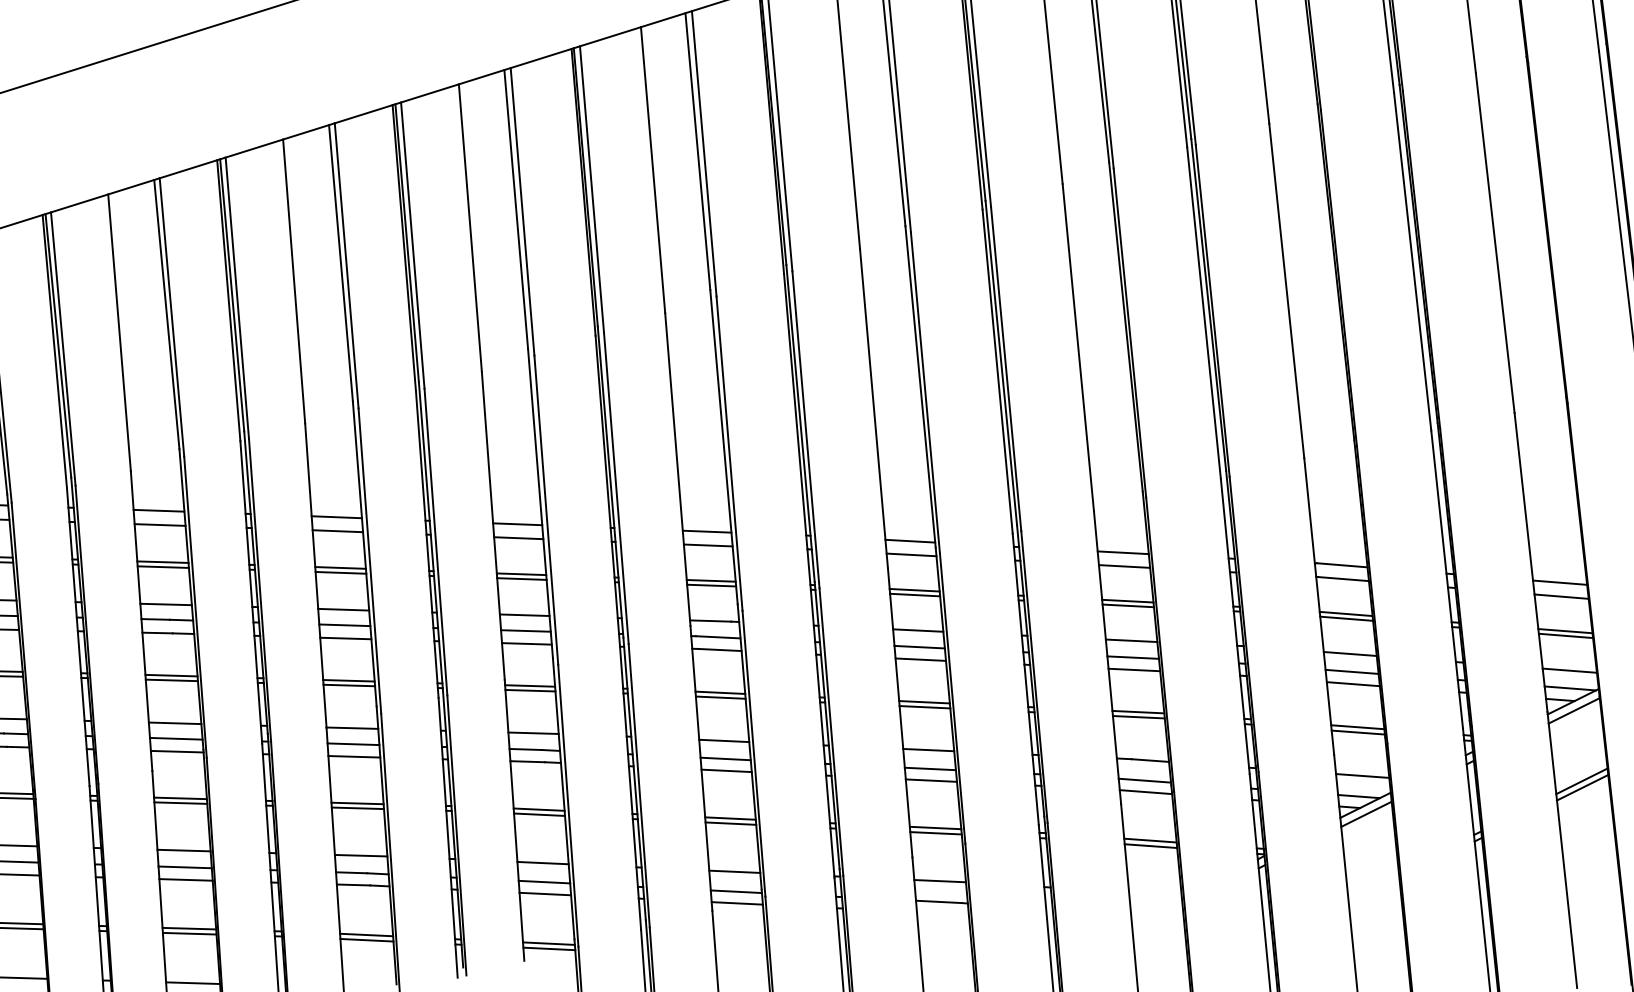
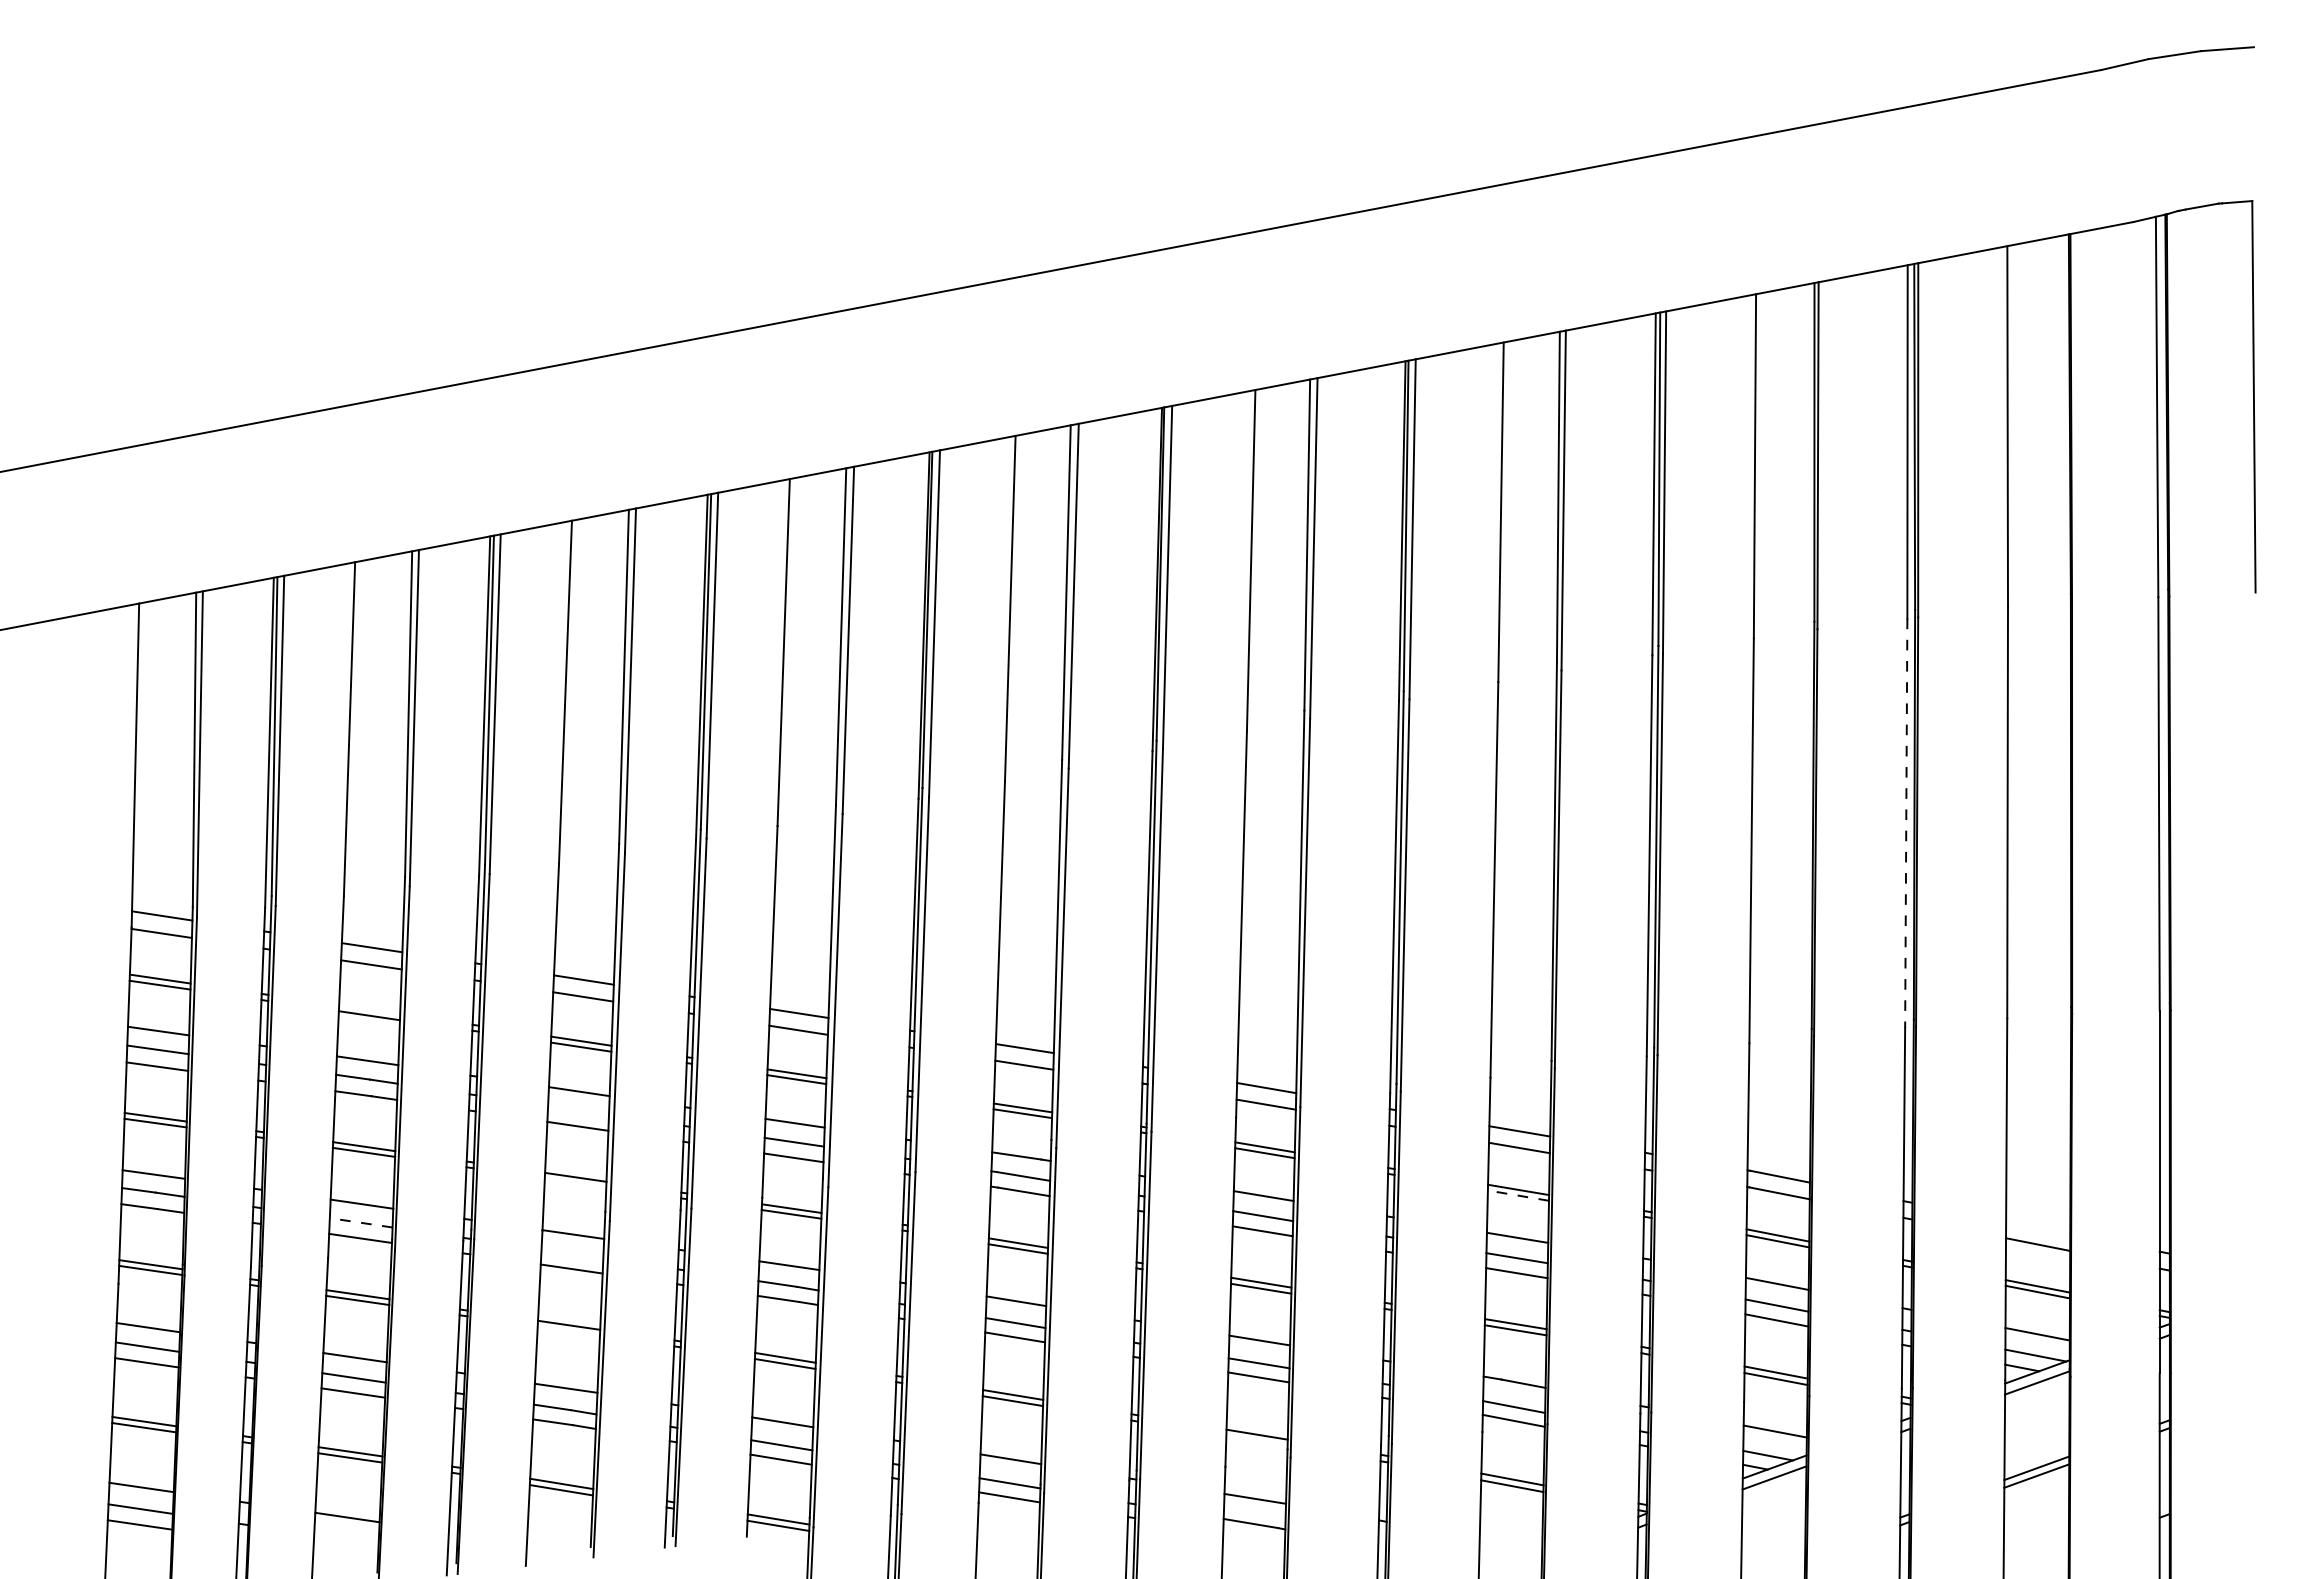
line: (1412, 261) -> (1906, 823), solid -> dashed
line: (162, 562) -> (369, 1009), removed
line: (1560, 582) -> (2038, 1227), removed
line: (1128, 605) -> (1518, 1195), solid -> dashed
line: (344, 624) -> (578, 1109), removed
line: (349, 685) -> (575, 1182), removed
line: (176, 738) -> (361, 1222), solid -> dashed
line: (353, 743) -> (572, 1253), removed
line: (357, 807) -> (568, 1330), removed
line: (935, 833) -> (1256, 1441), removed

